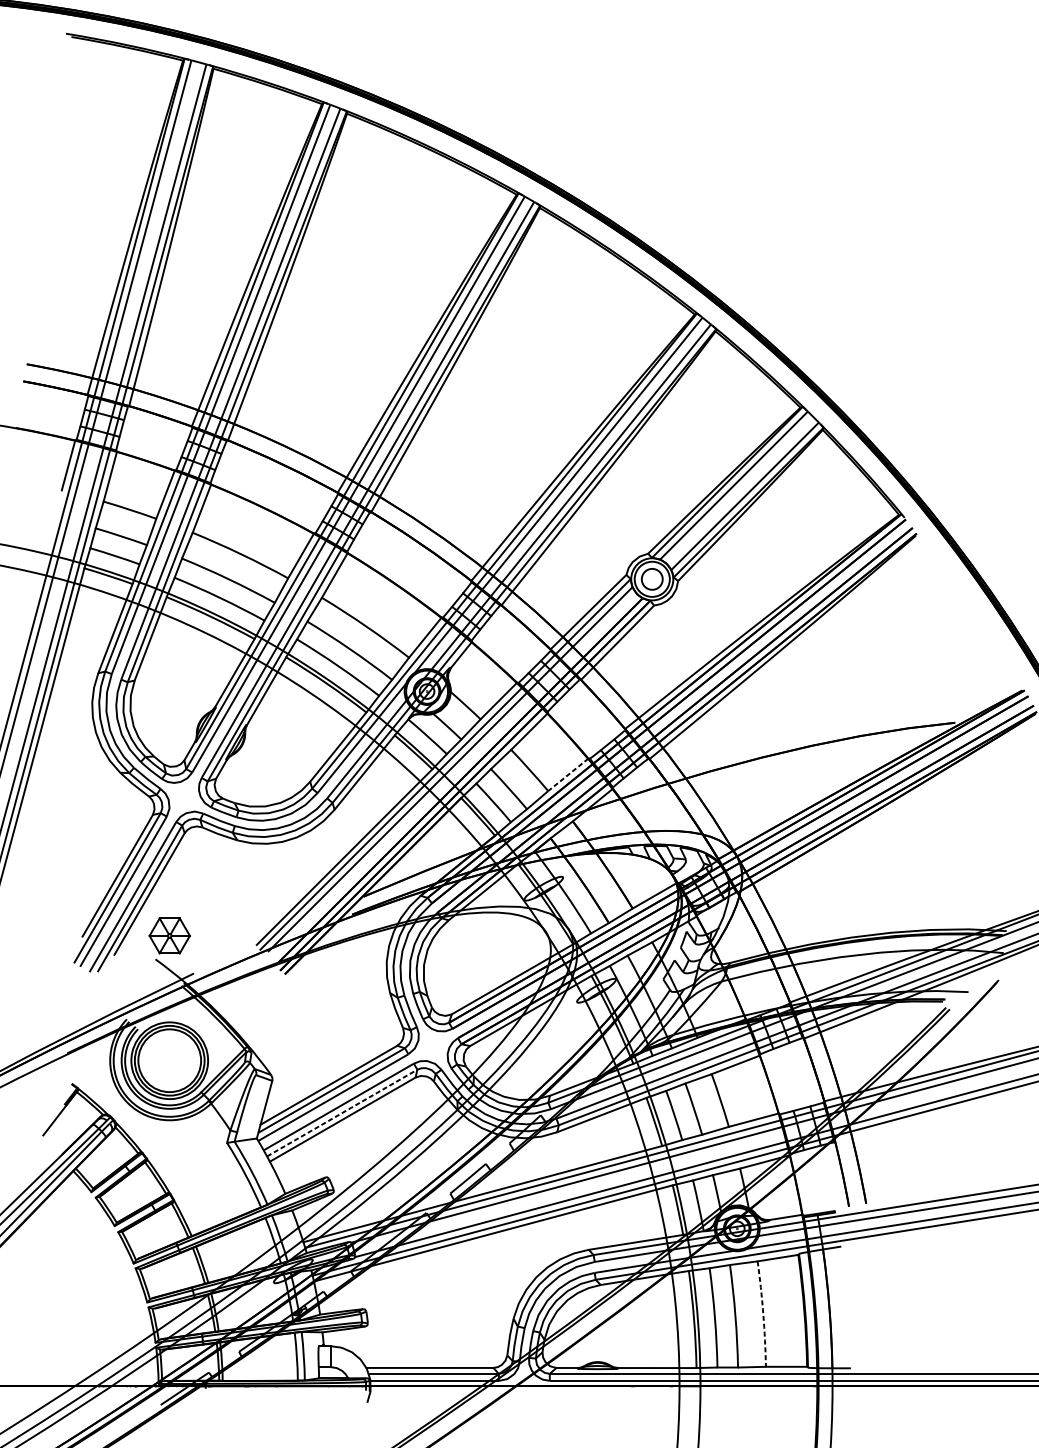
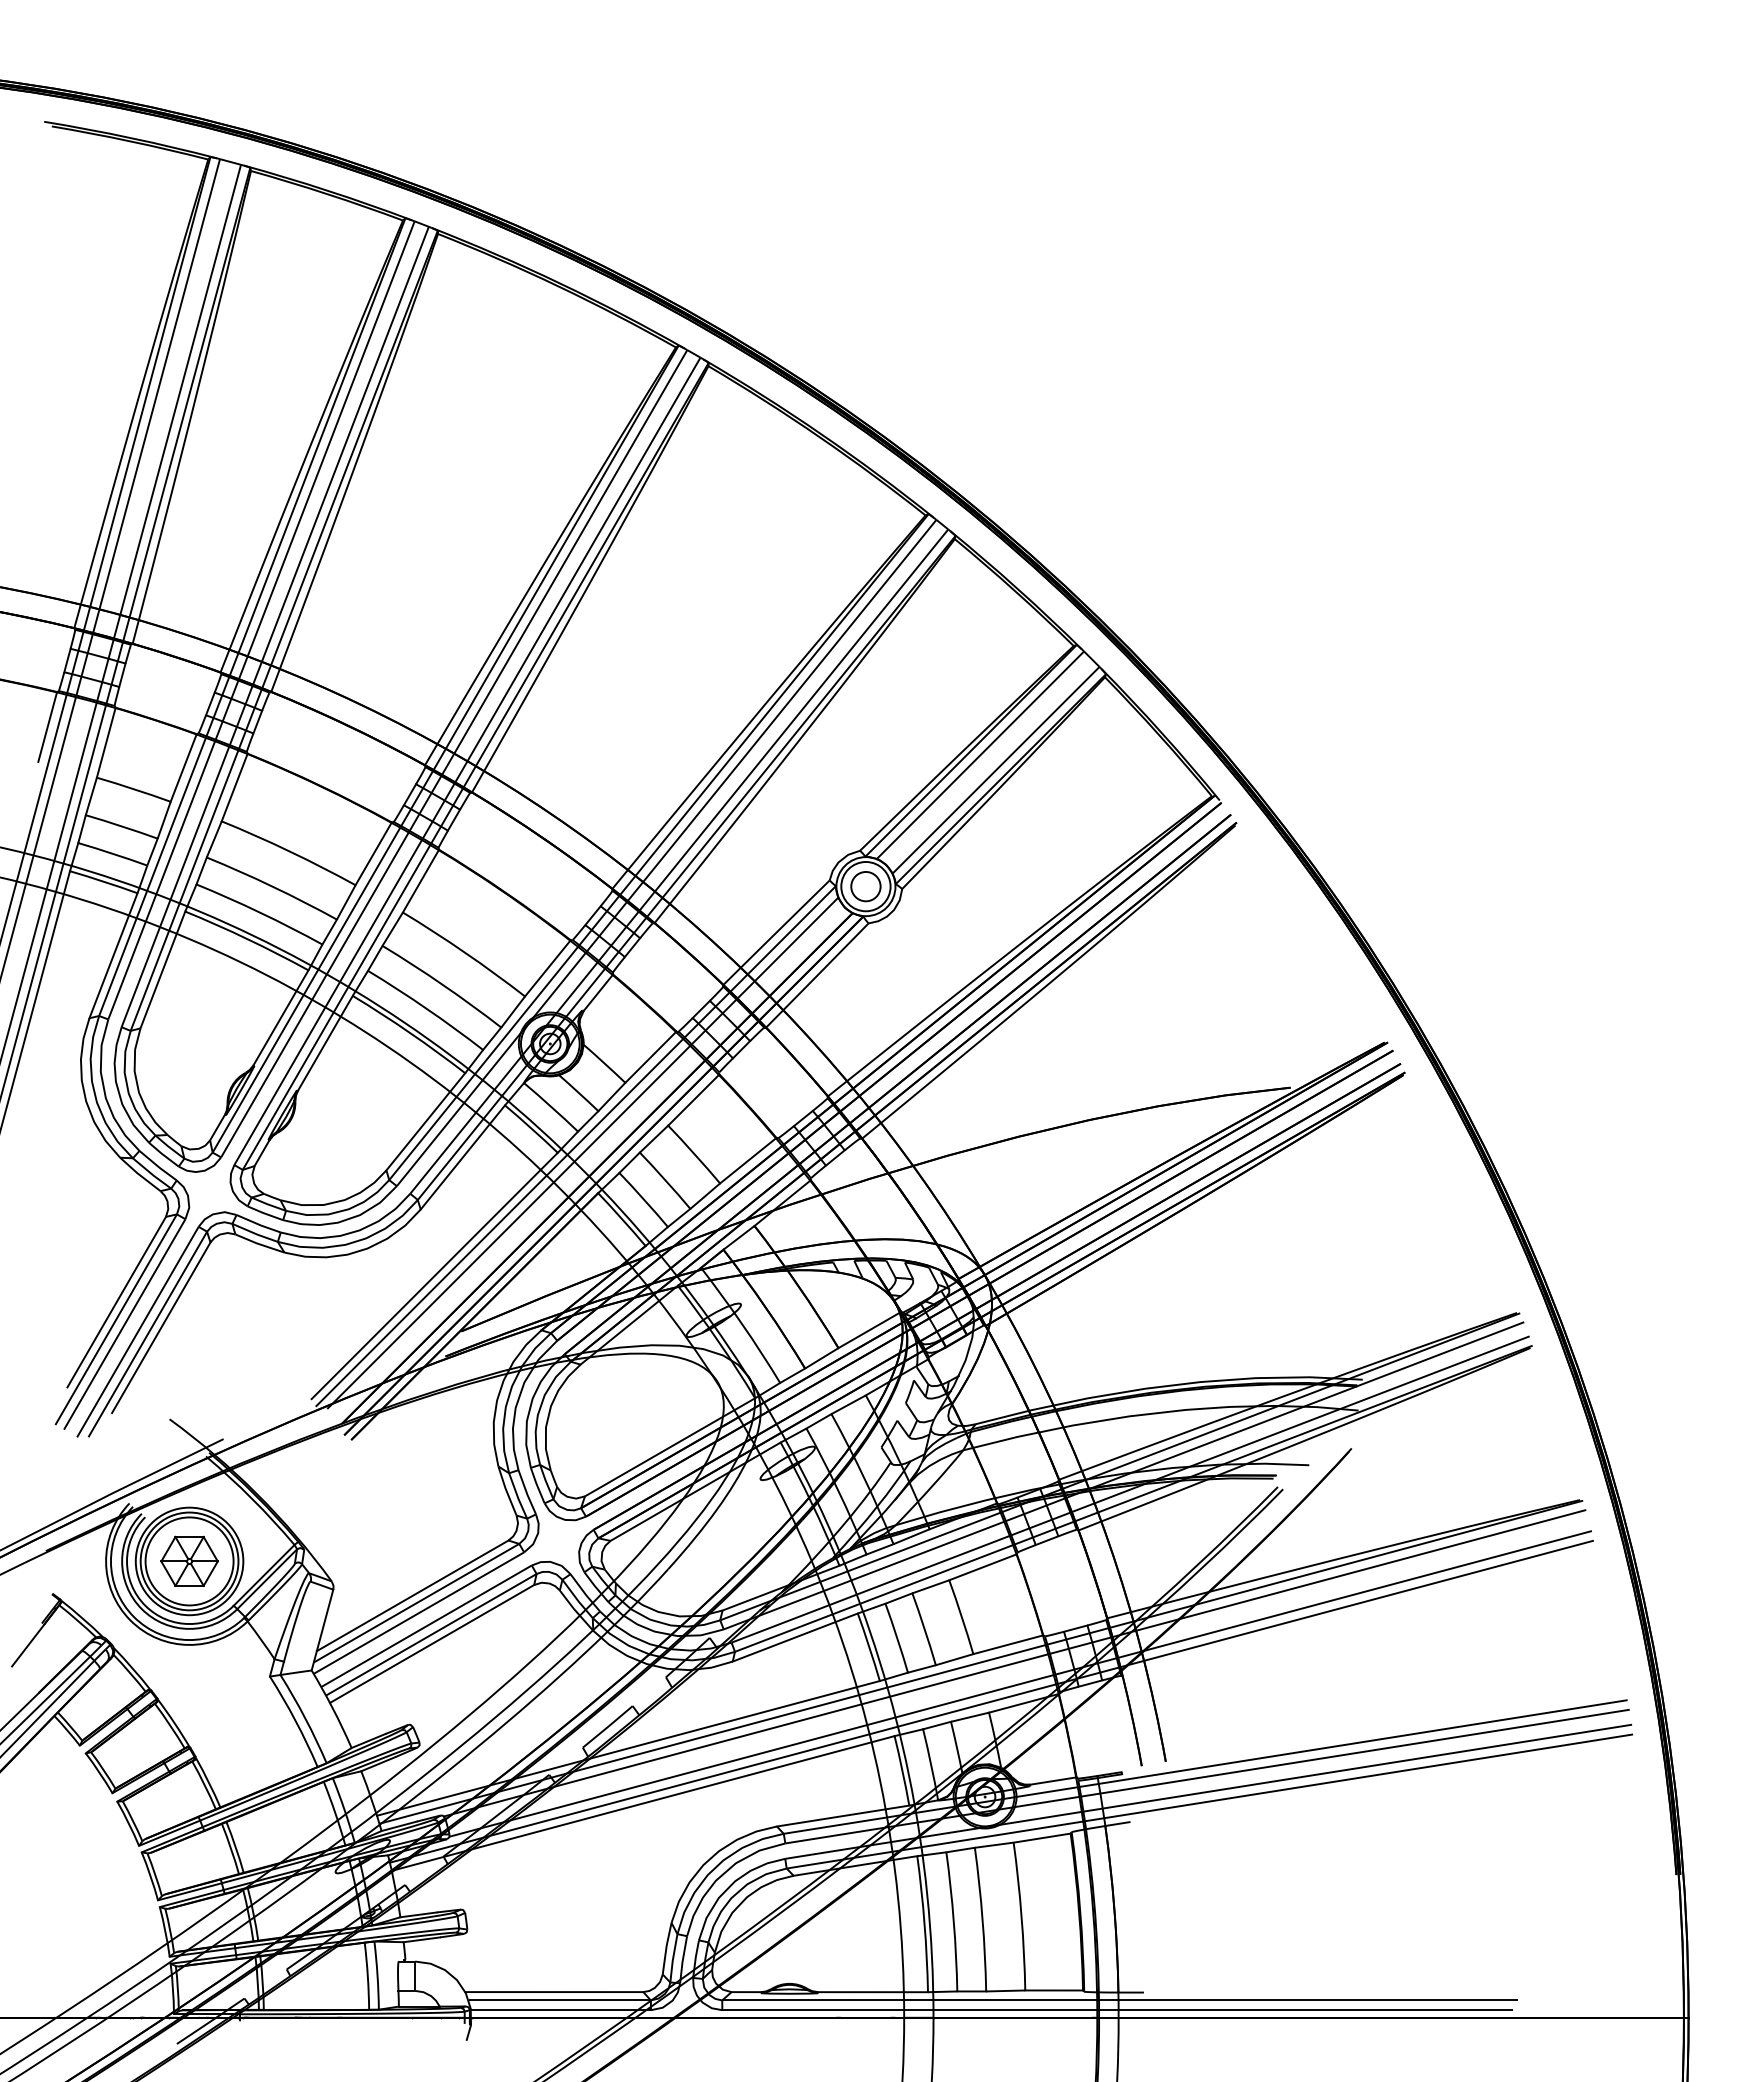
line: (567, 774) -> (747, 1160), dashed -> solid
part: (169, 935) -> (189, 1560), moved
line: (342, 1112) -> (431, 1634), dashed -> solid
arc: (763, 1314) -> (1021, 1916), dashed -> solid

